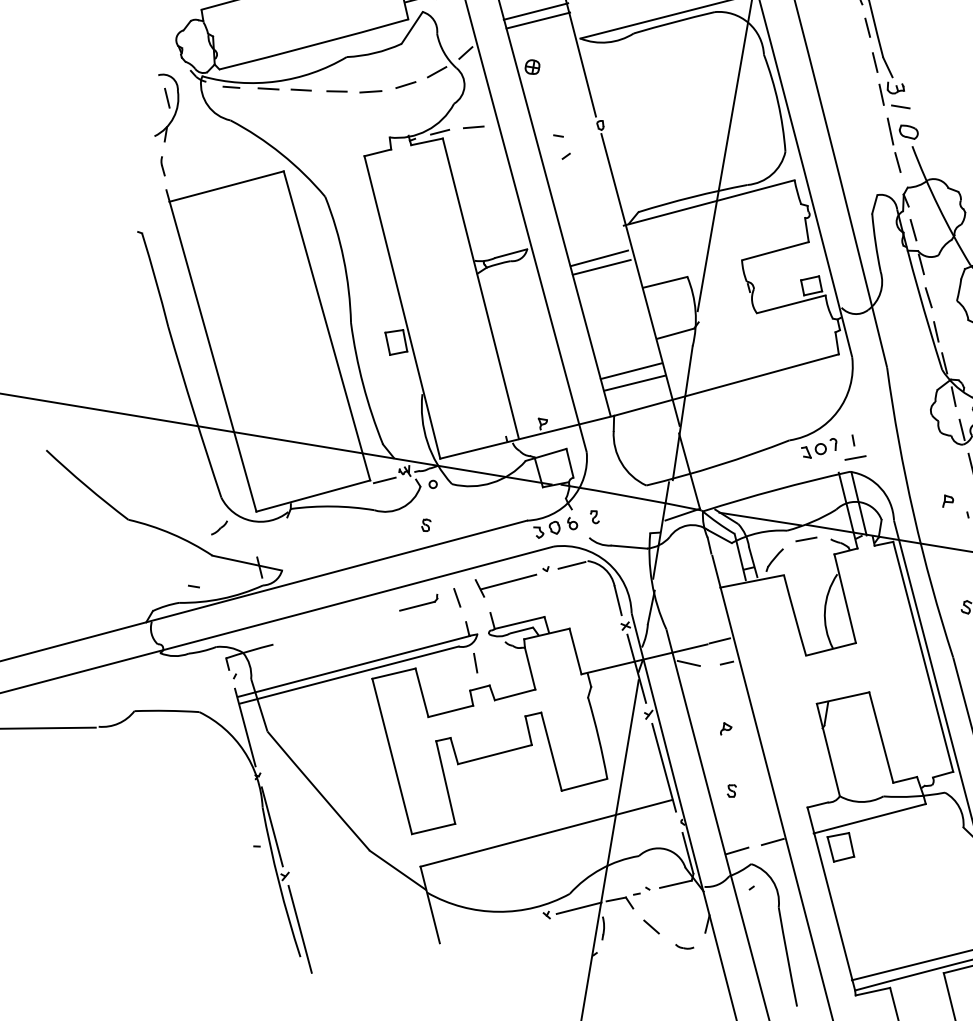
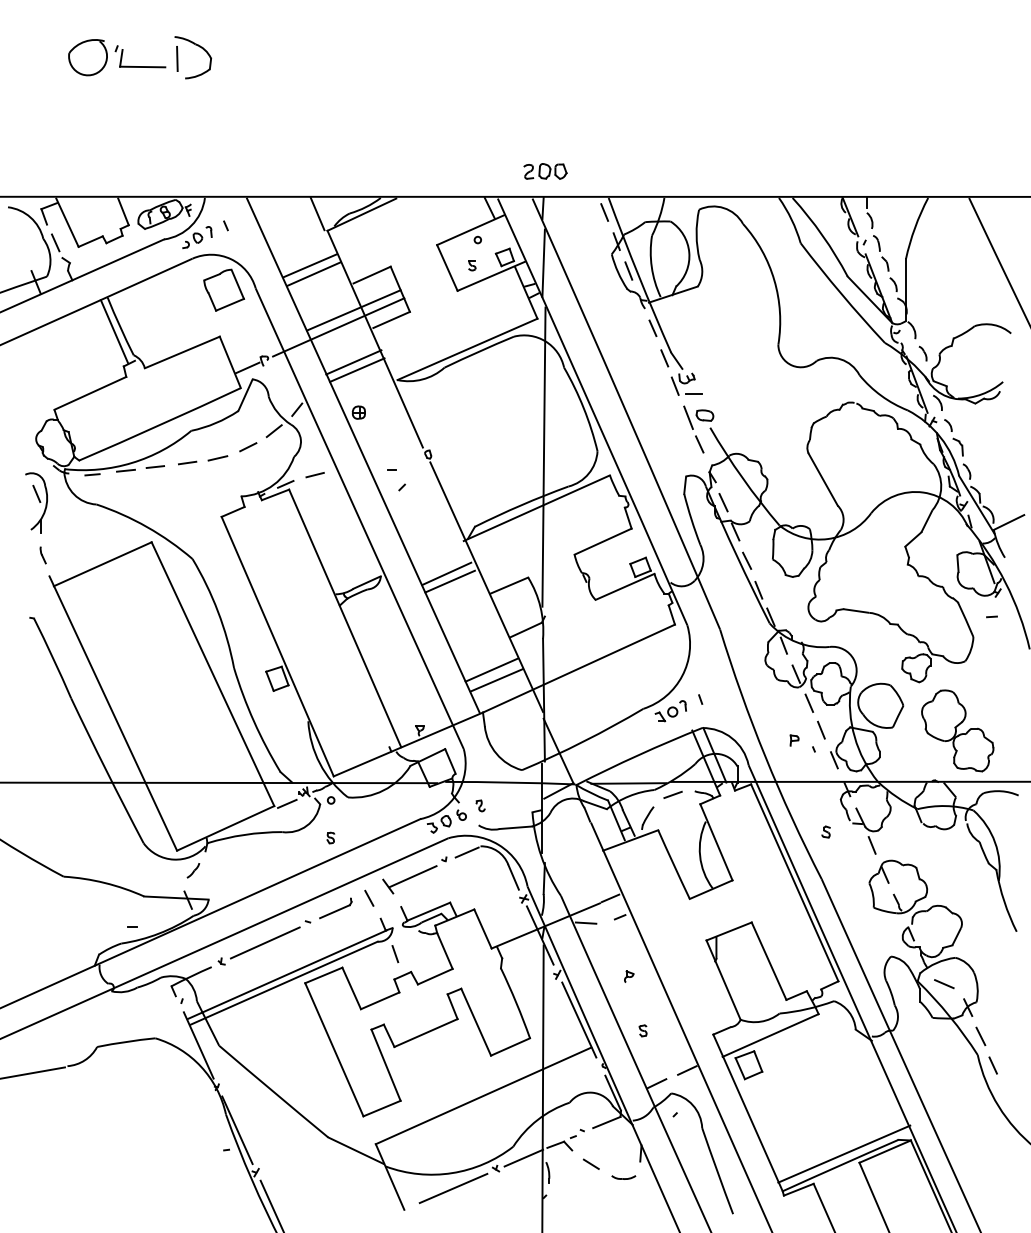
line: (854, 457) -> (704, 714), removed
part: (219, 527) -> (193, 870), moved
part: (335, 627) -> (264, 942), added
line: (497, 928) -> (453, 1188), added
part: (684, 947) -> (623, 1177), size x1.43

